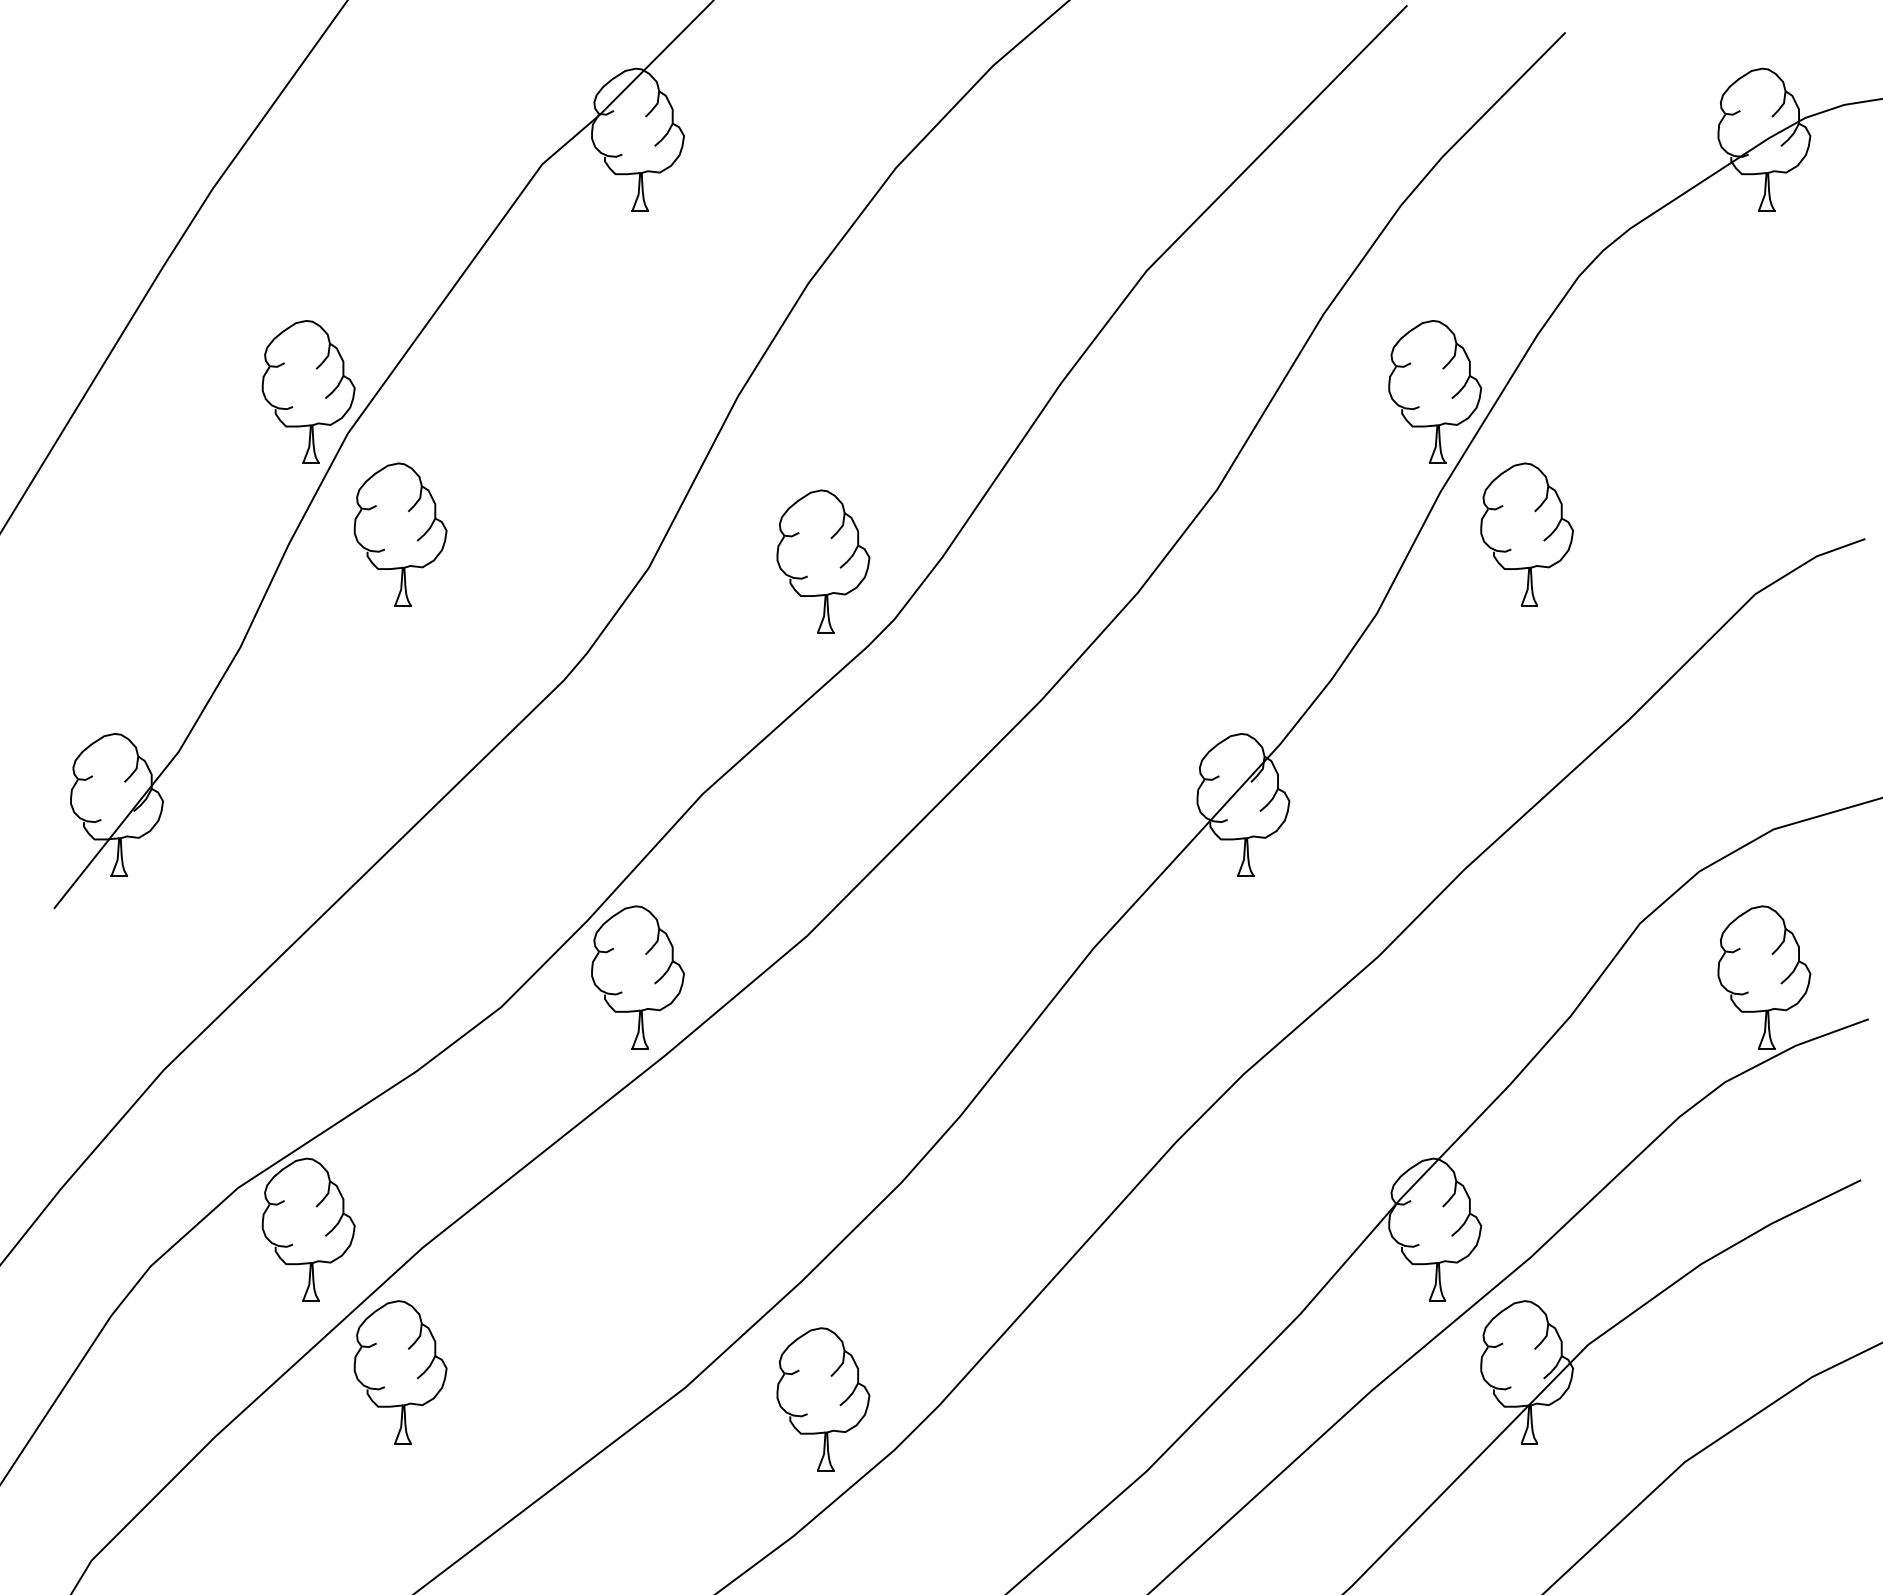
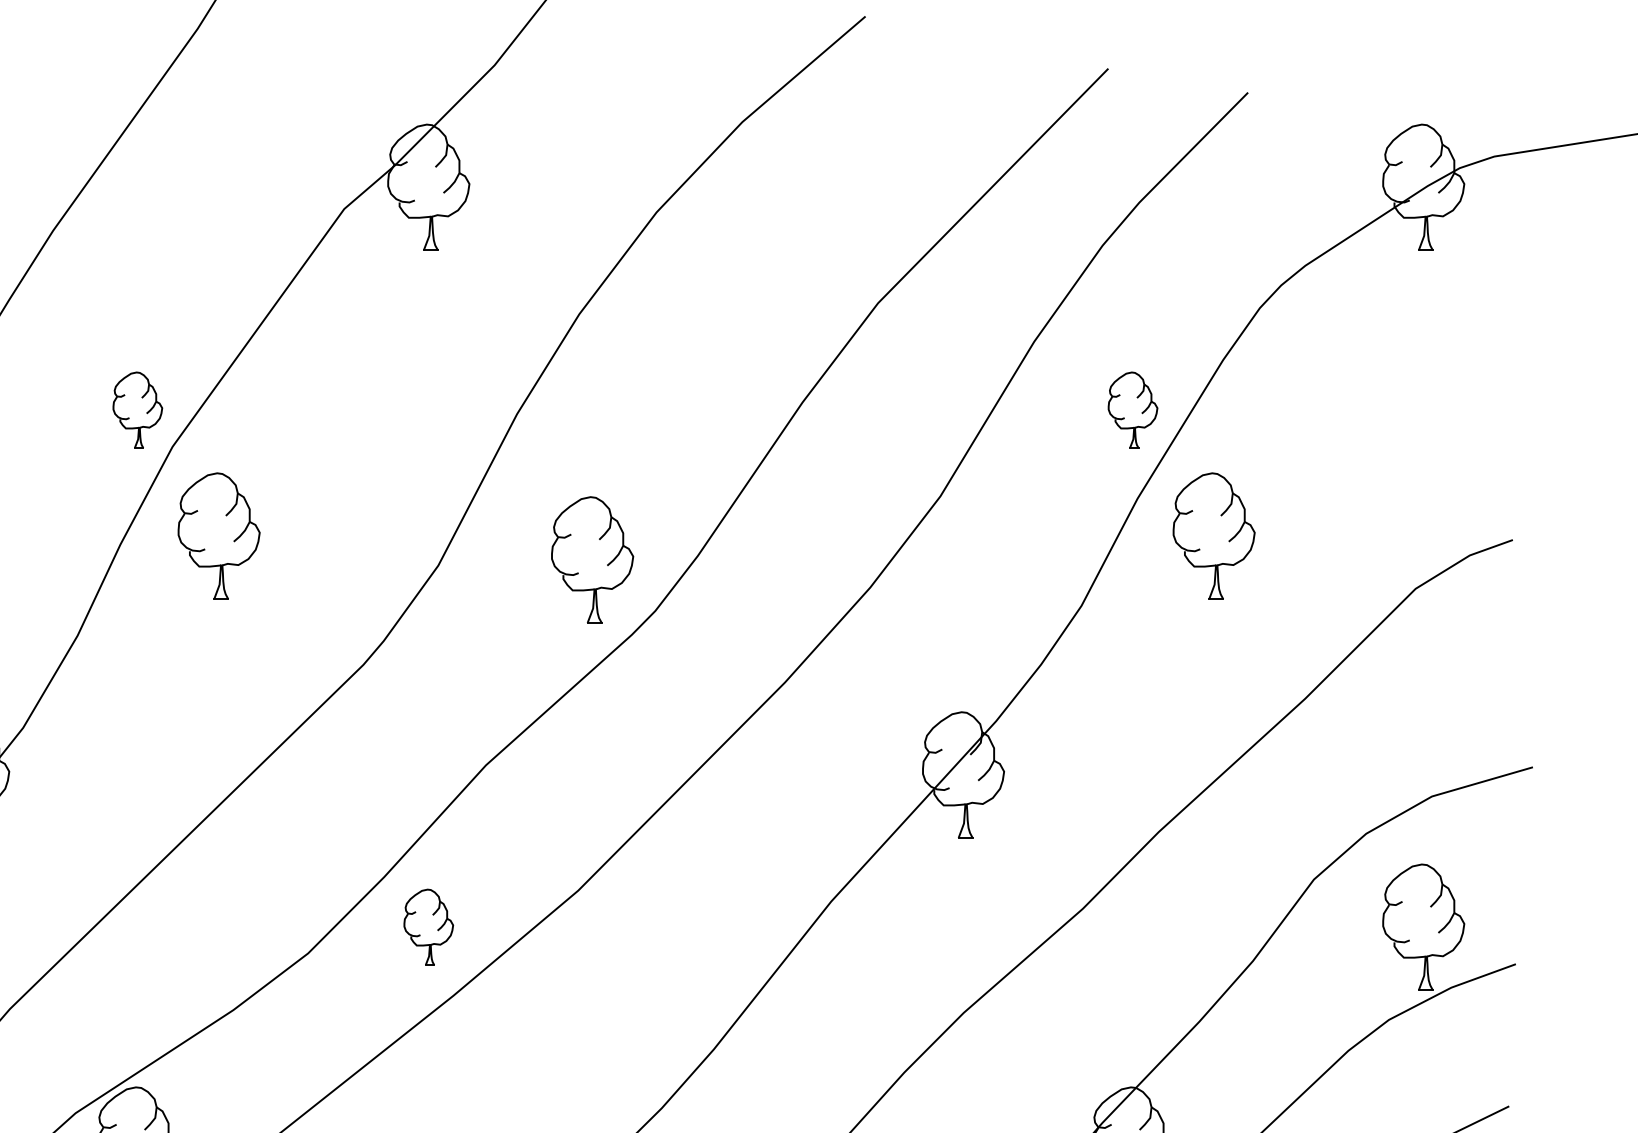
part: (308, 391) -> (137, 409), size x0.6
part: (1435, 391) -> (1133, 409), size x0.6
part: (637, 977) -> (428, 927), size x0.6

